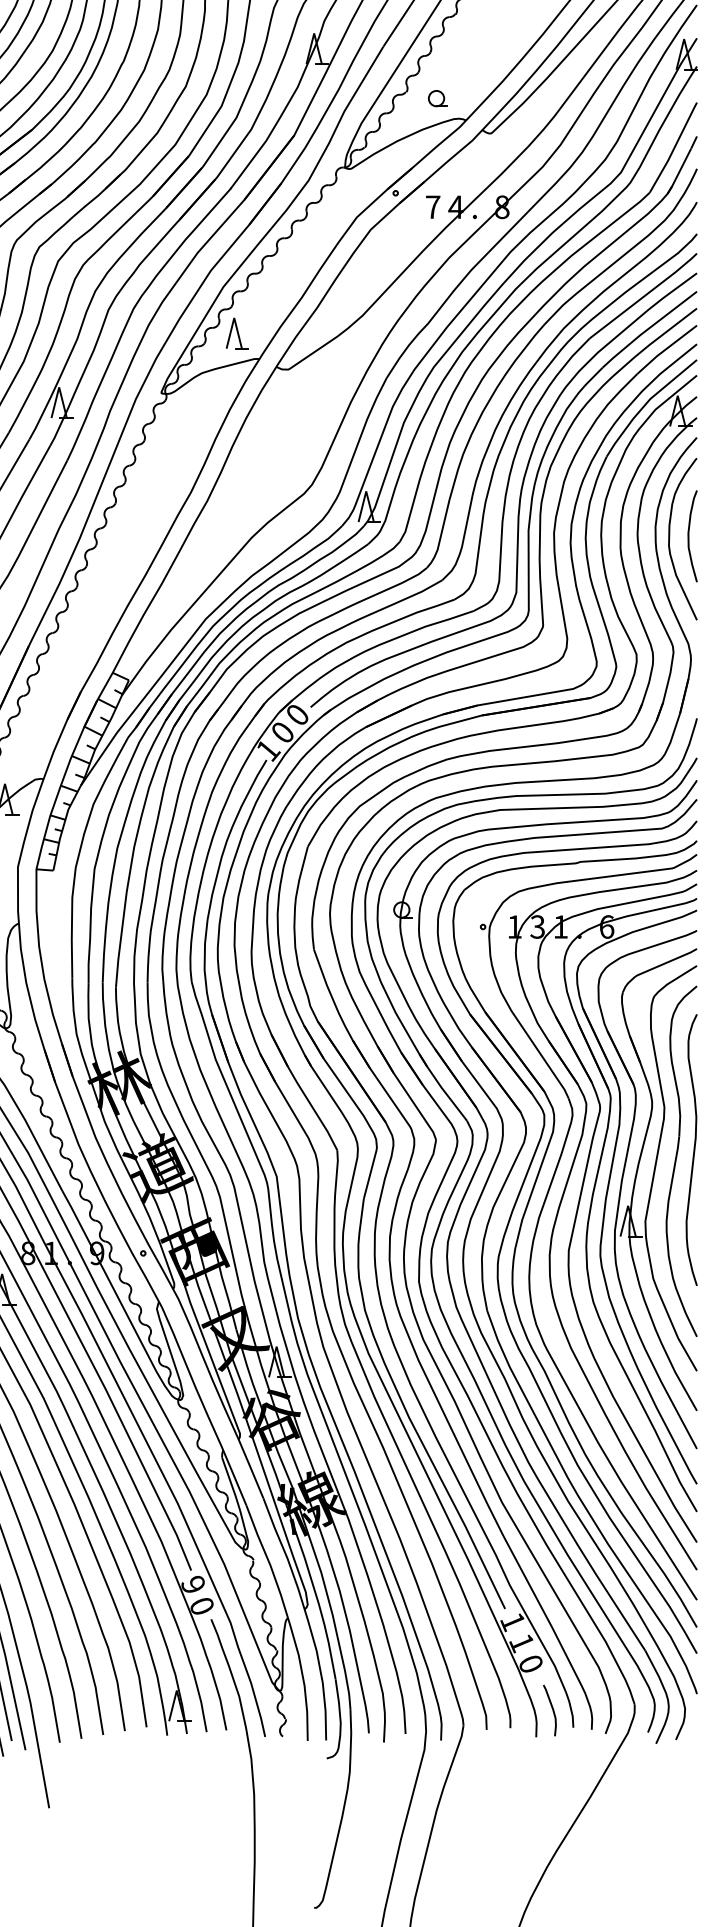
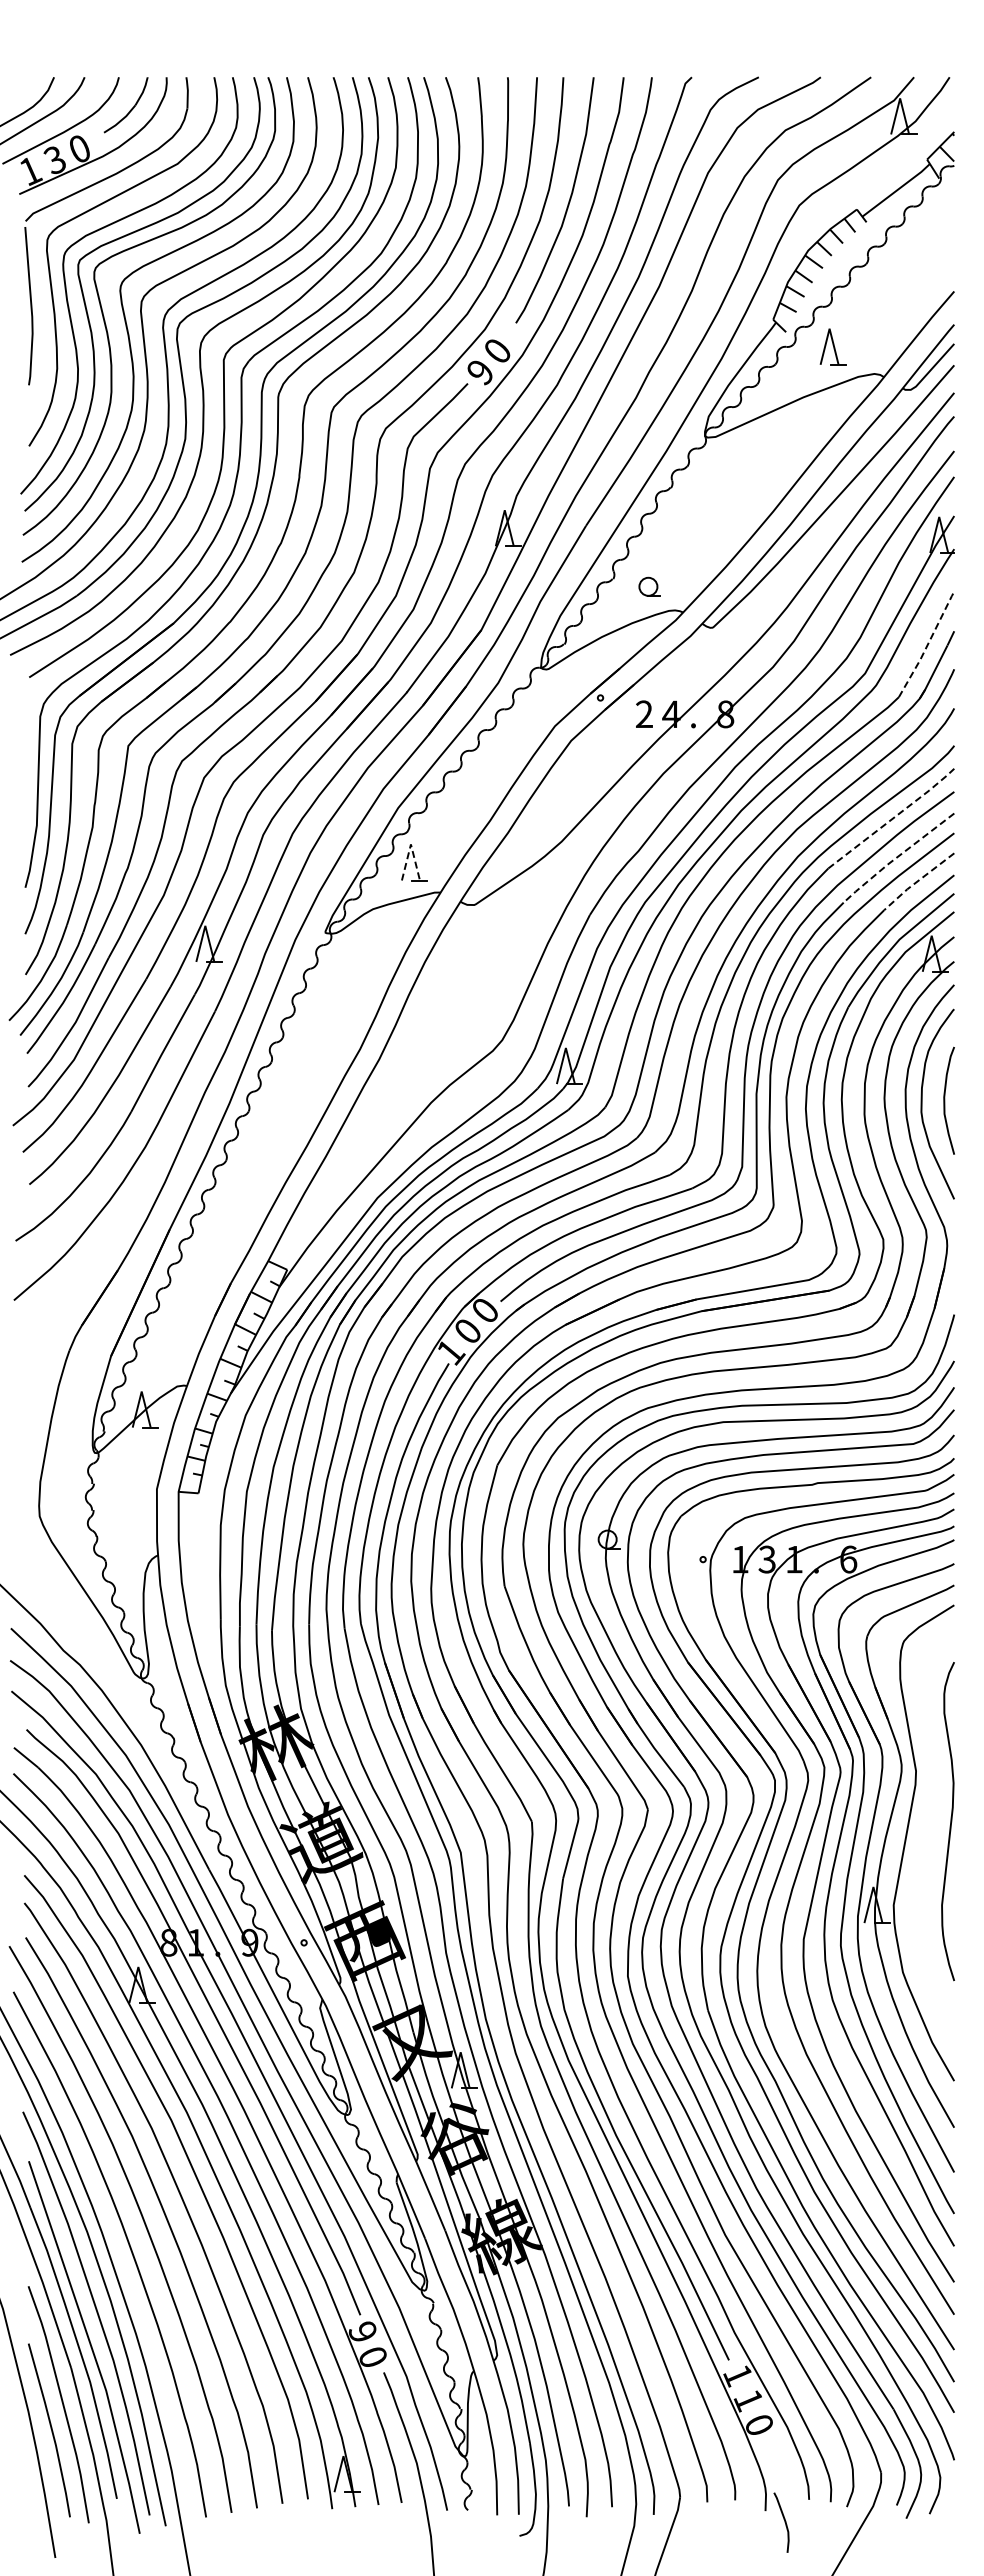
line: (675, 147) -> (928, 644), solid -> dashed
text: (433, 206) -> (644, 713), 7 -> 2
line: (645, 295) -> (893, 817), solid -> dashed
line: (233, 318) -> (410, 844), solid -> dashed
line: (647, 329) -> (896, 857), solid -> dashed
line: (665, 349) -> (917, 881), solid -> dashed
part: (680, 1161) -> (935, 1834), removed
curve: (552, 1710) -> (784, 2522), moved

